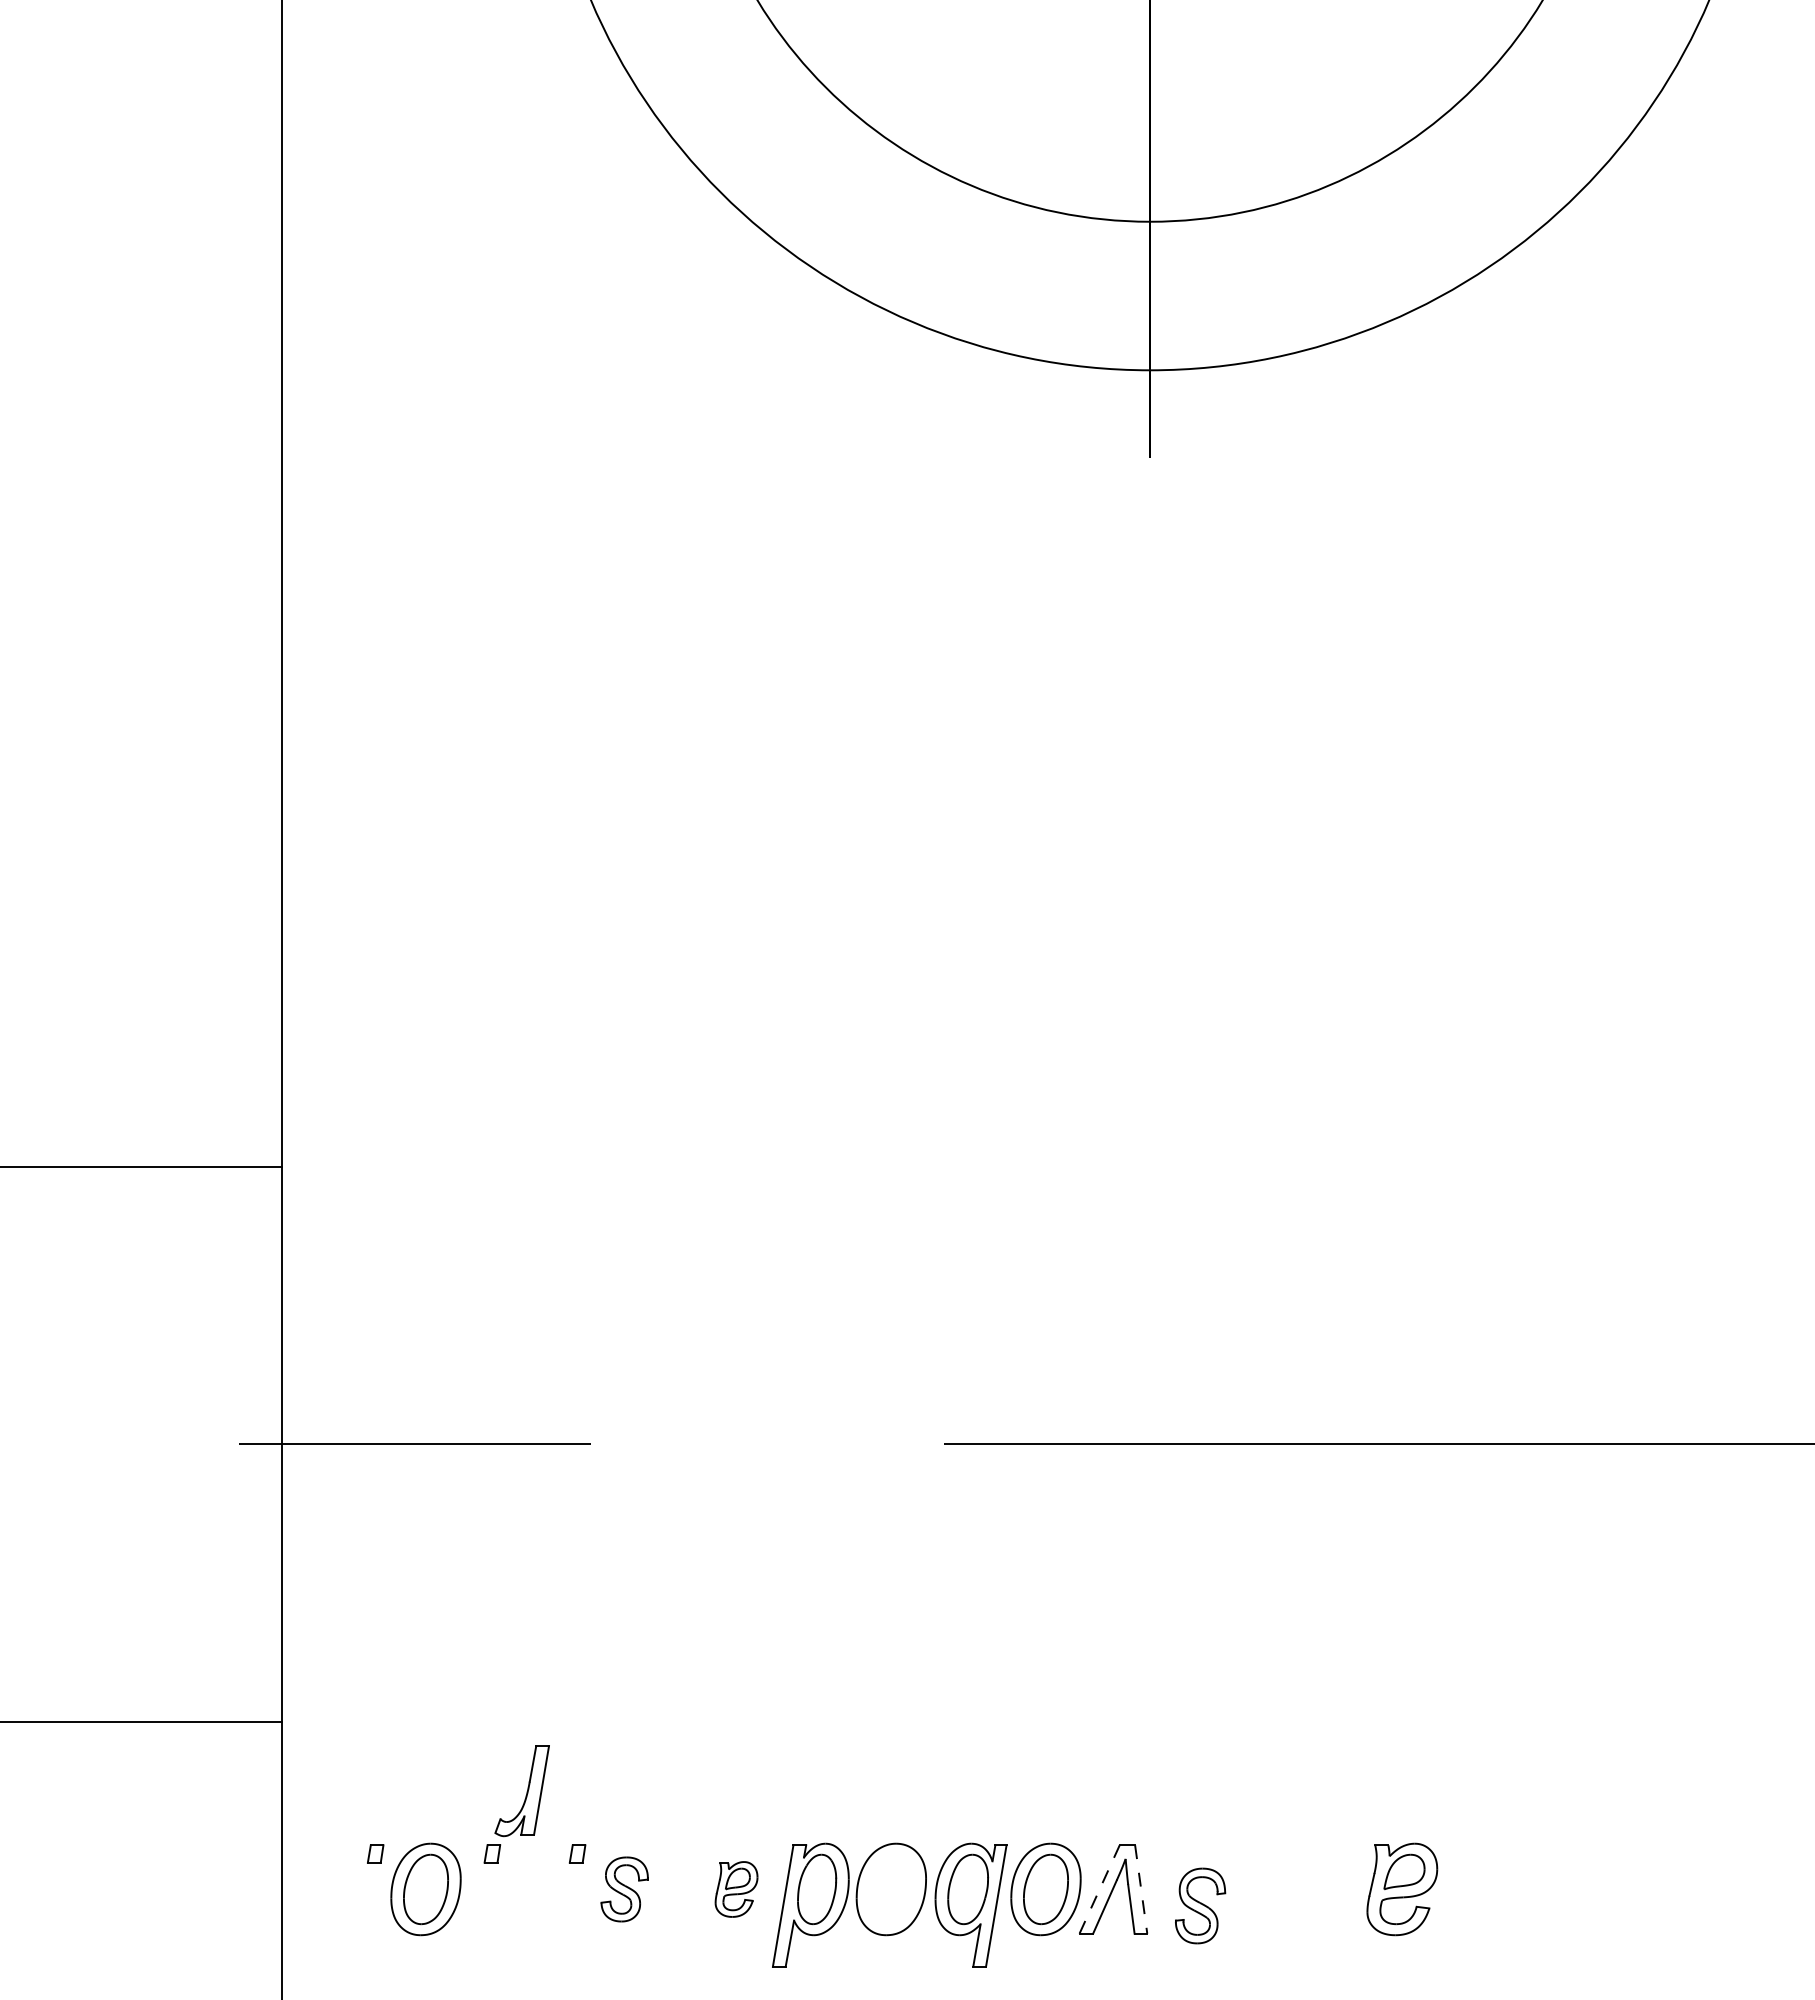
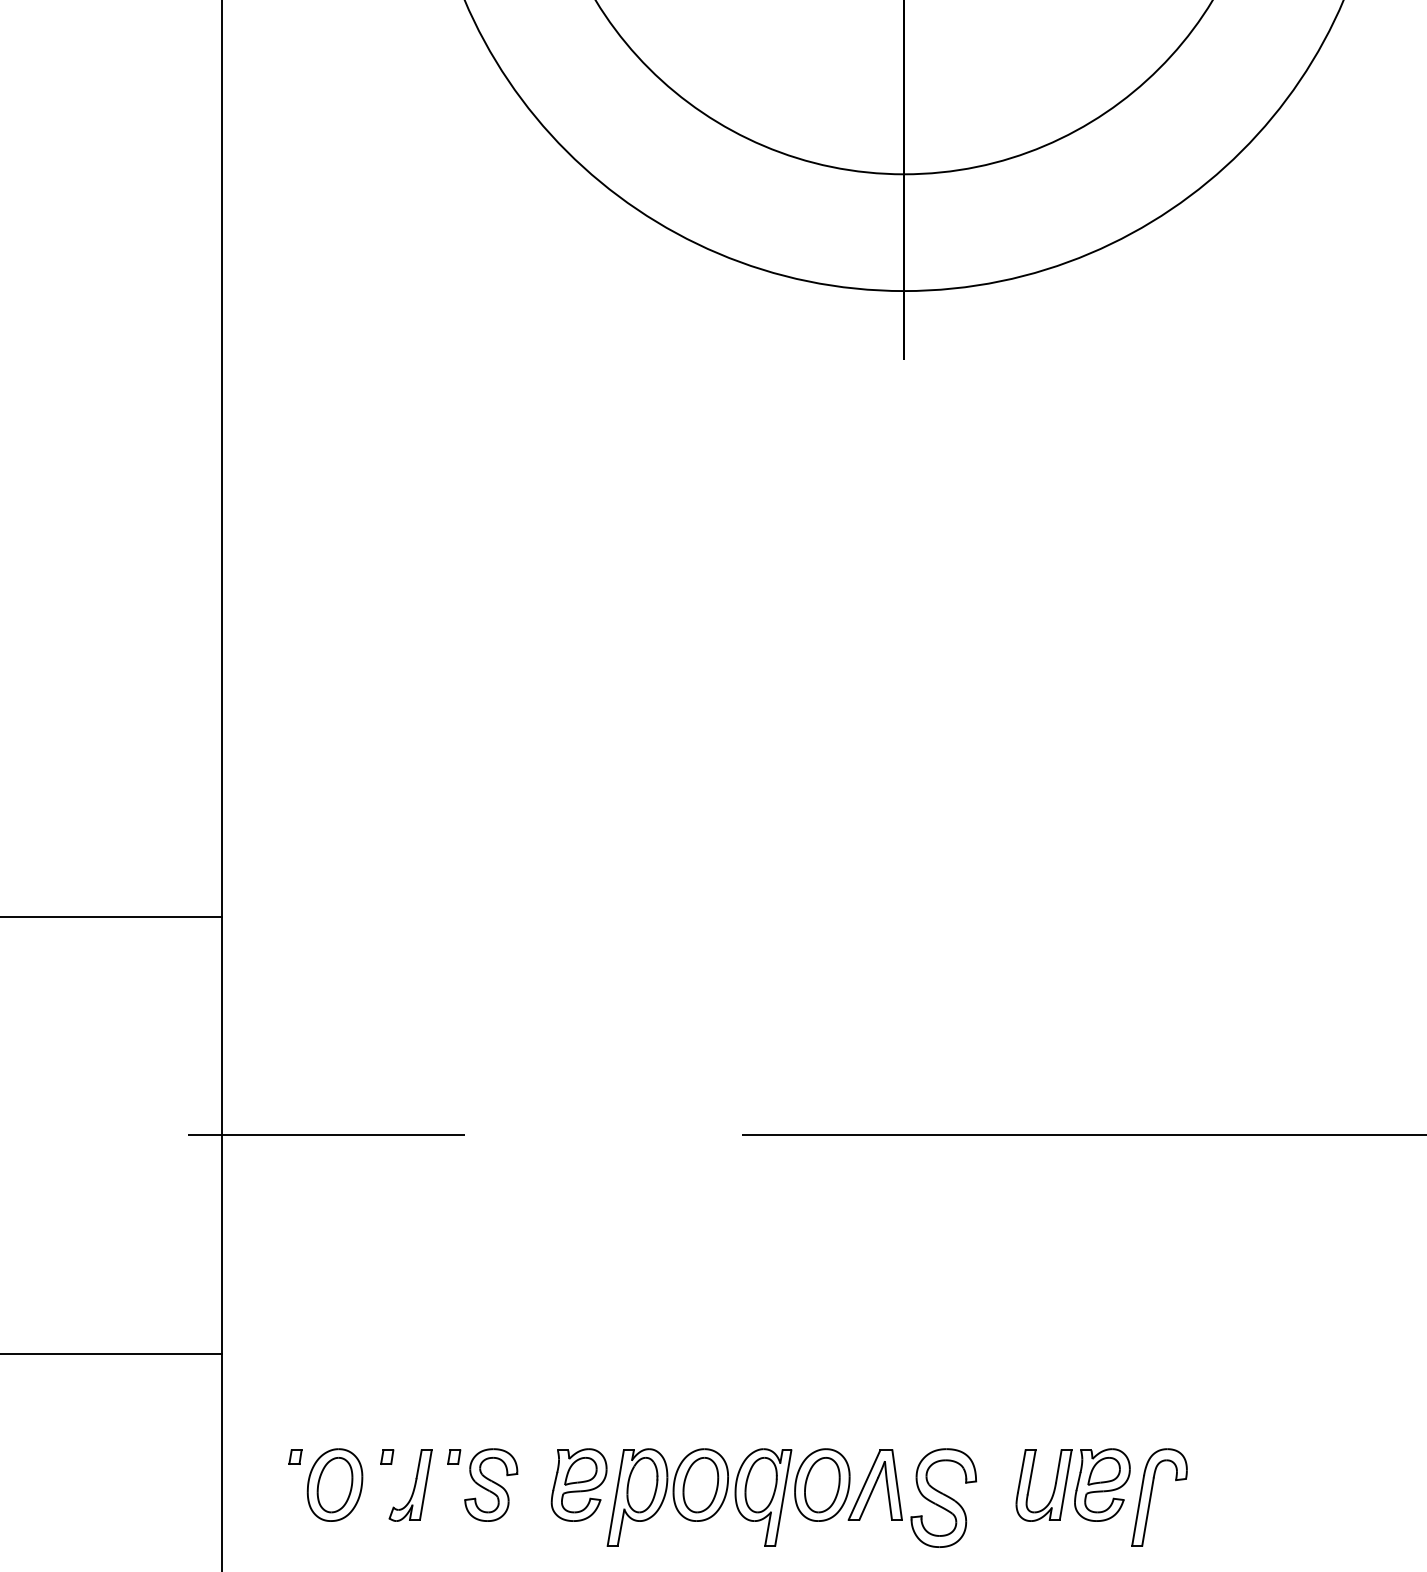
part: (521, 1791) -> (410, 1485), moved
part: (624, 1889) -> (491, 1485), size x1.43
part: (736, 1889) -> (579, 1485), size x1.67
part: (891, 1889) -> (700, 1485), added
line: (1099, 1889) -> (864, 1485), dashed -> solid
line: (1141, 1889) -> (897, 1485), dashed -> solid
part: (1340, 1894) -> (1053, 1489), added
part: (1465, 1900) -> (1152, 1493), added
part: (1200, 1905) -> (943, 1497), size x1.67

